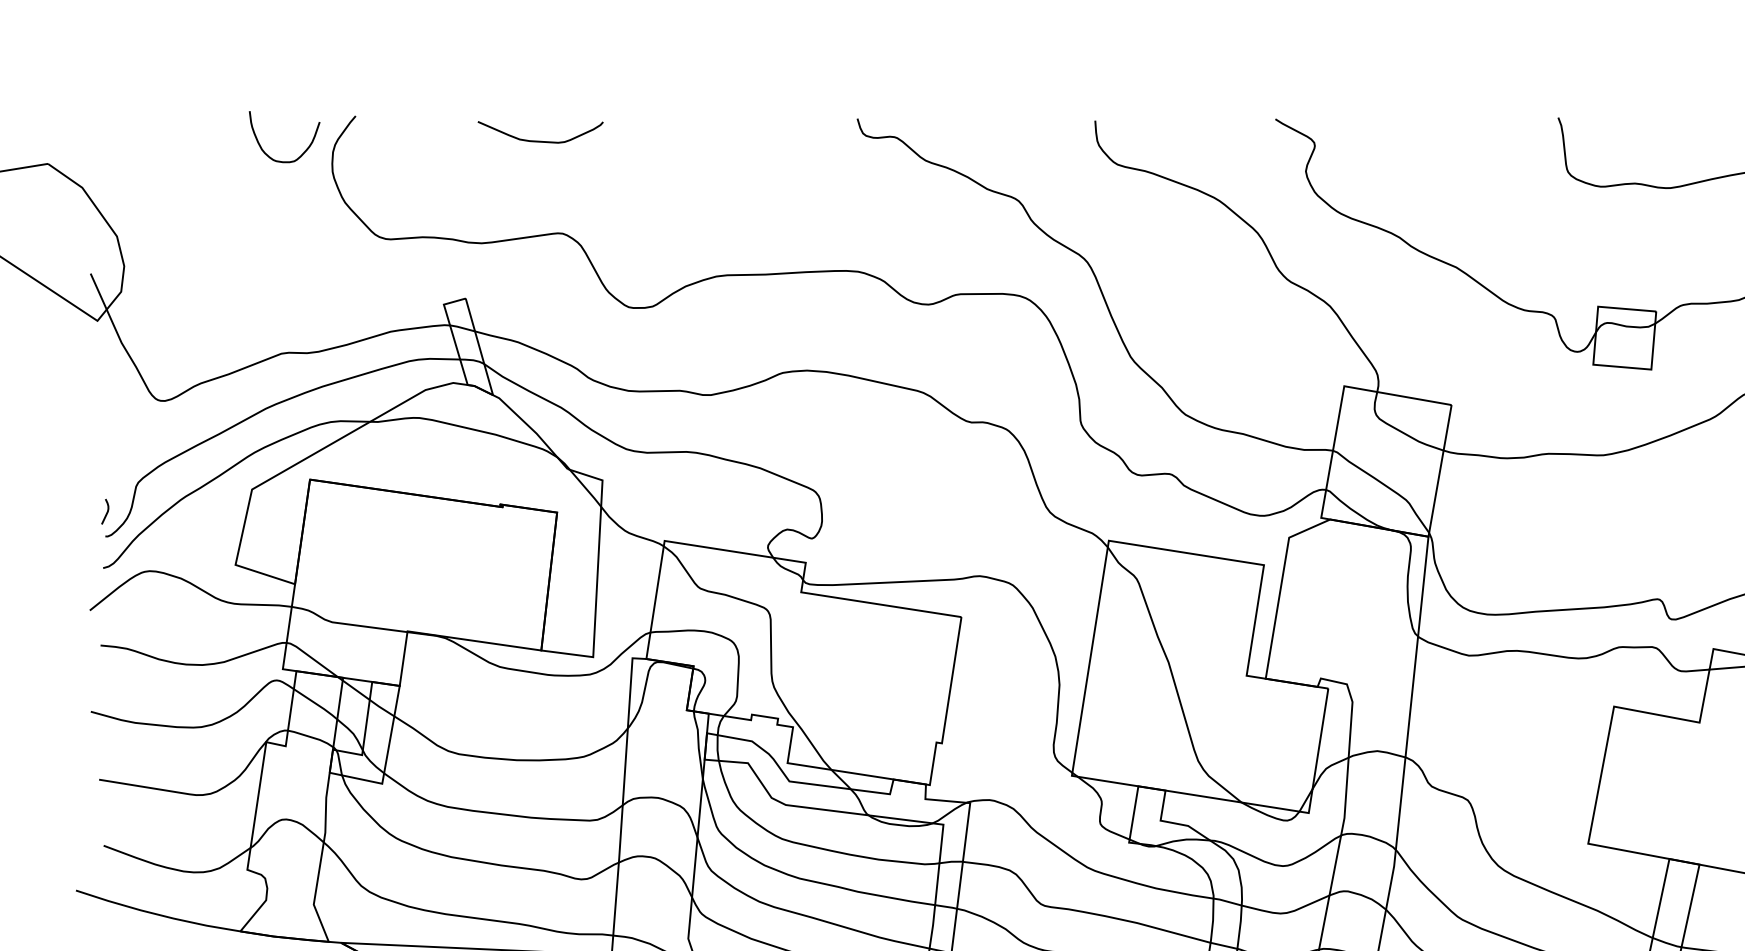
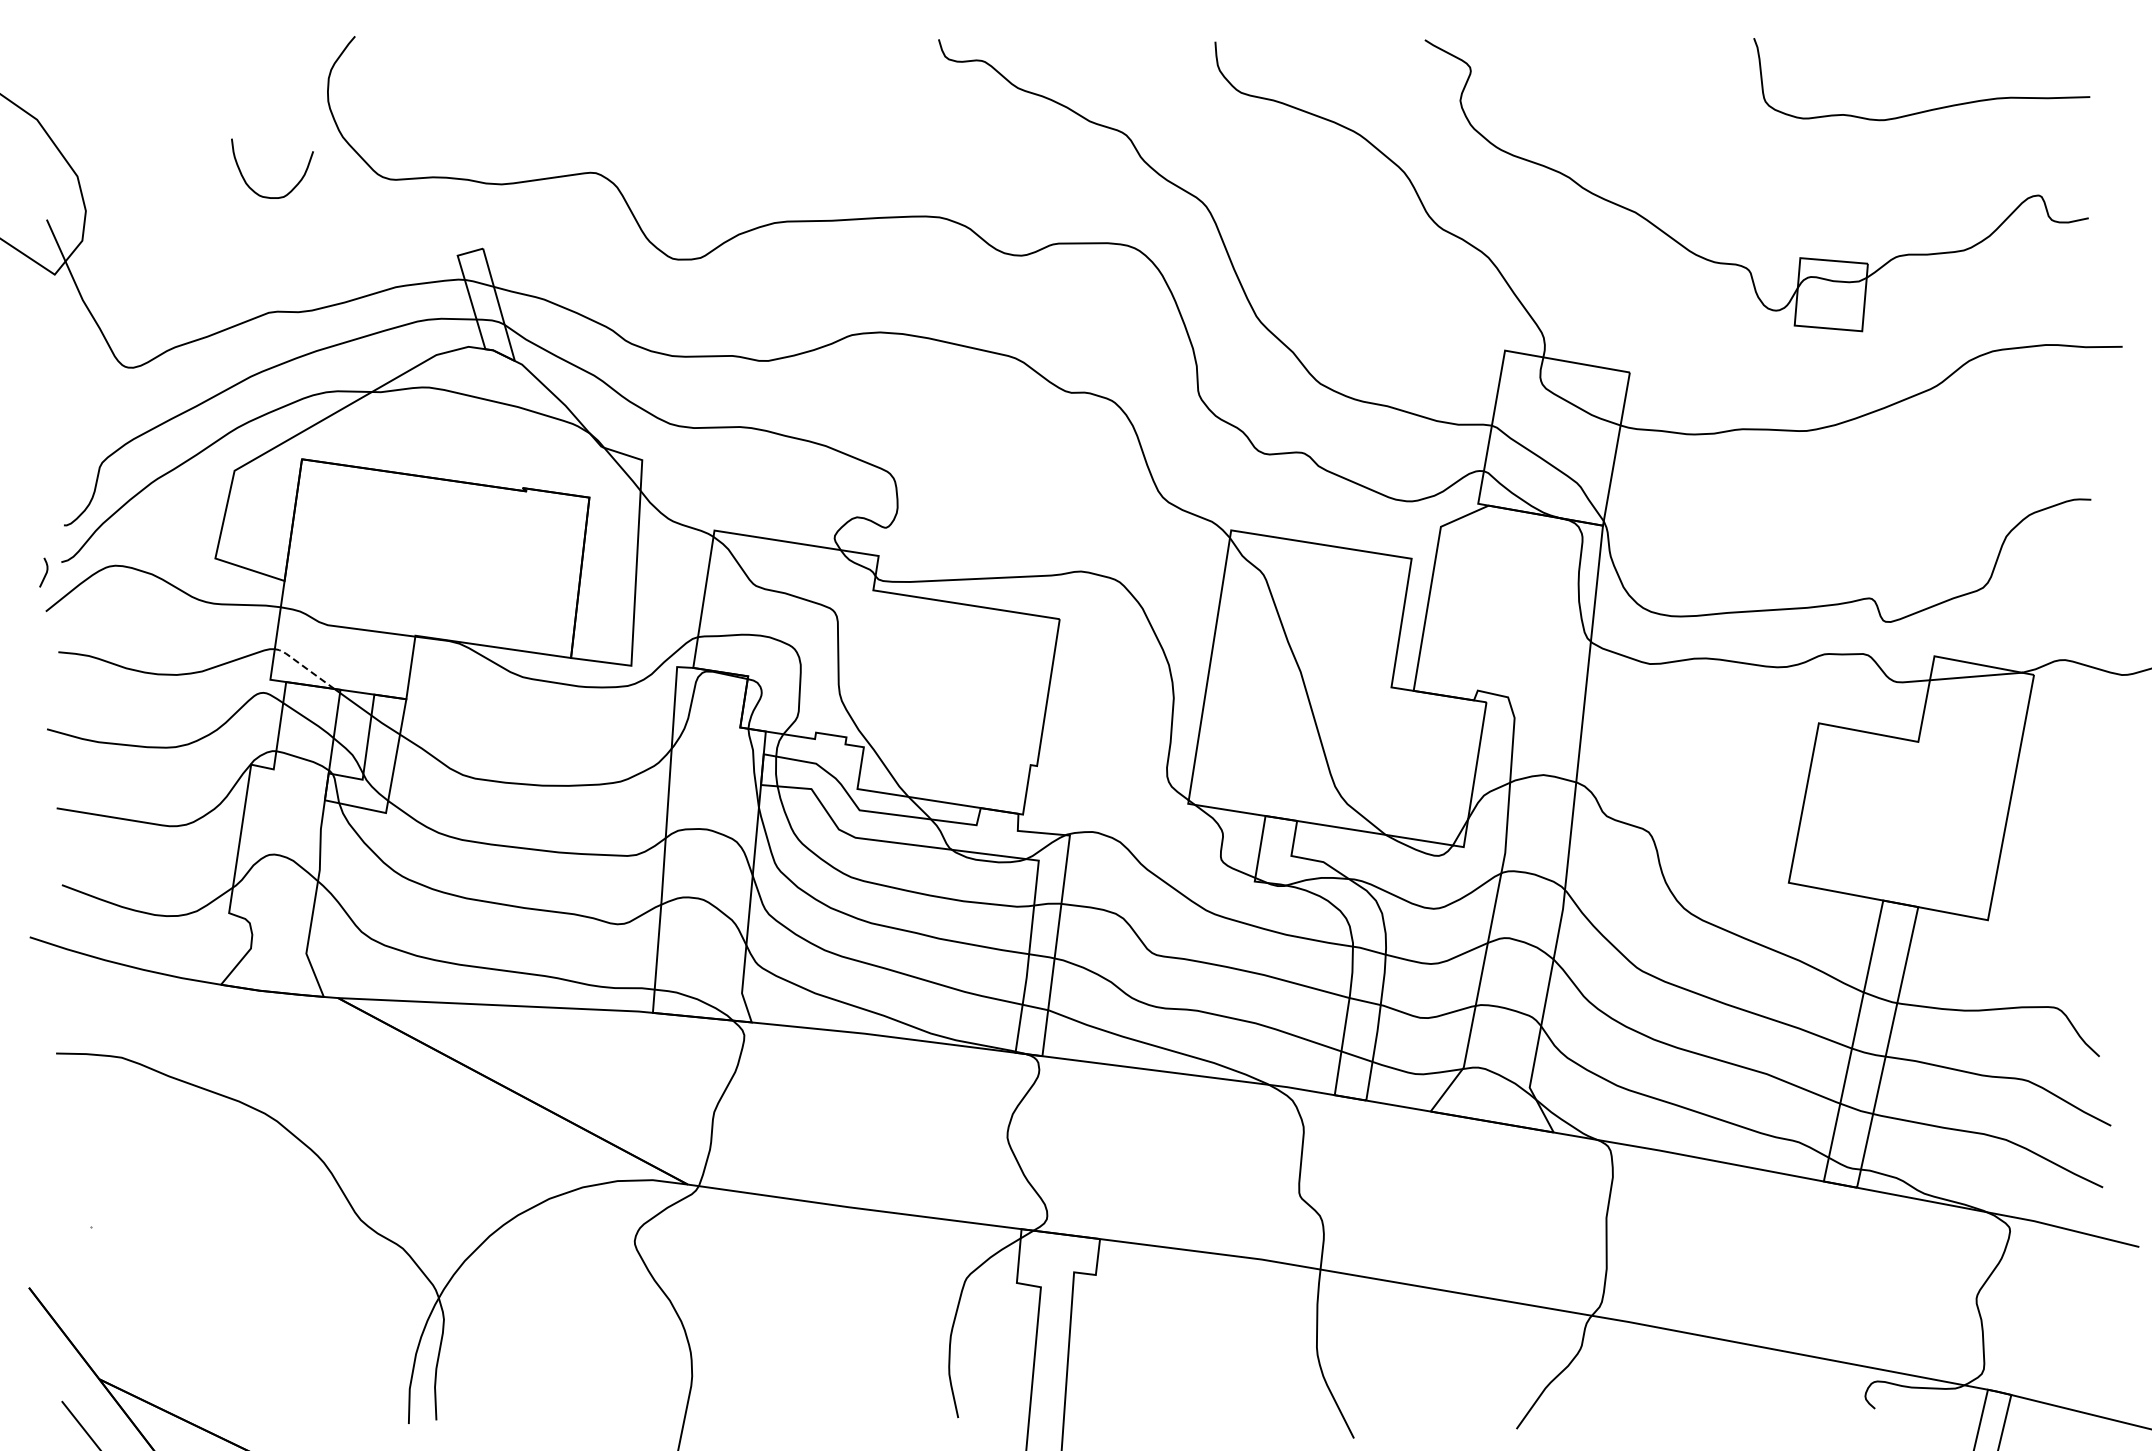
curve: (540, 141) -> (570, 65), removed
curve: (267, 153) -> (252, 188), moved
curve: (106, 511) -> (45, 572), moved
line: (311, 657) -> (303, 666), solid -> dashed

